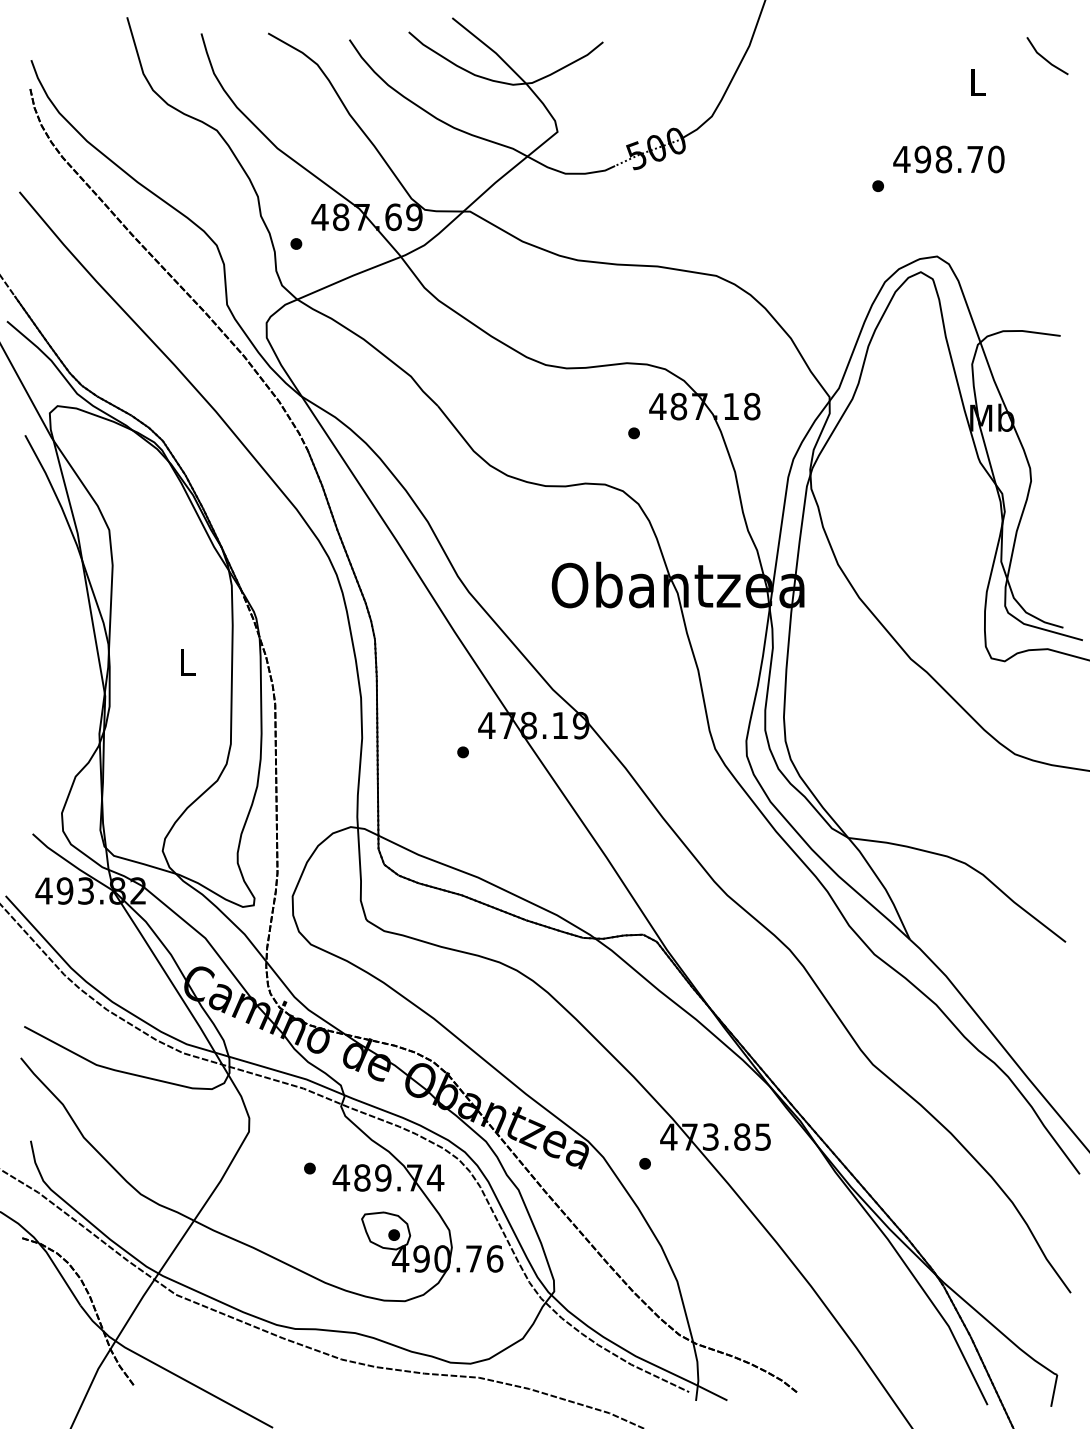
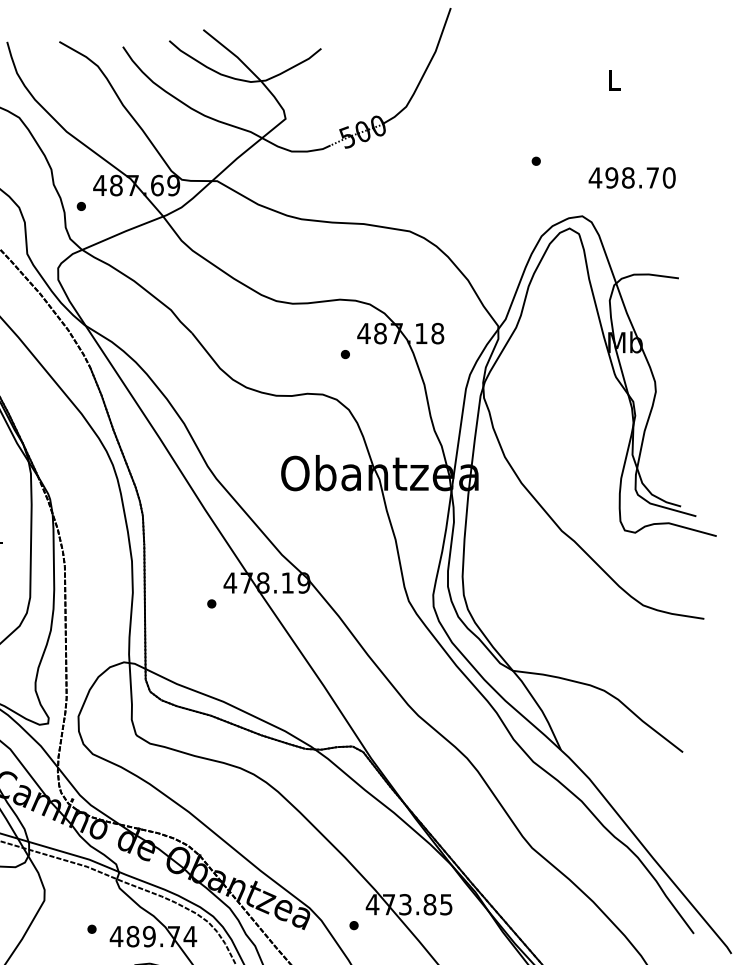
line: (1045, 58) -> (667, 61), removed
text: (948, 159) -> (631, 177), moved

